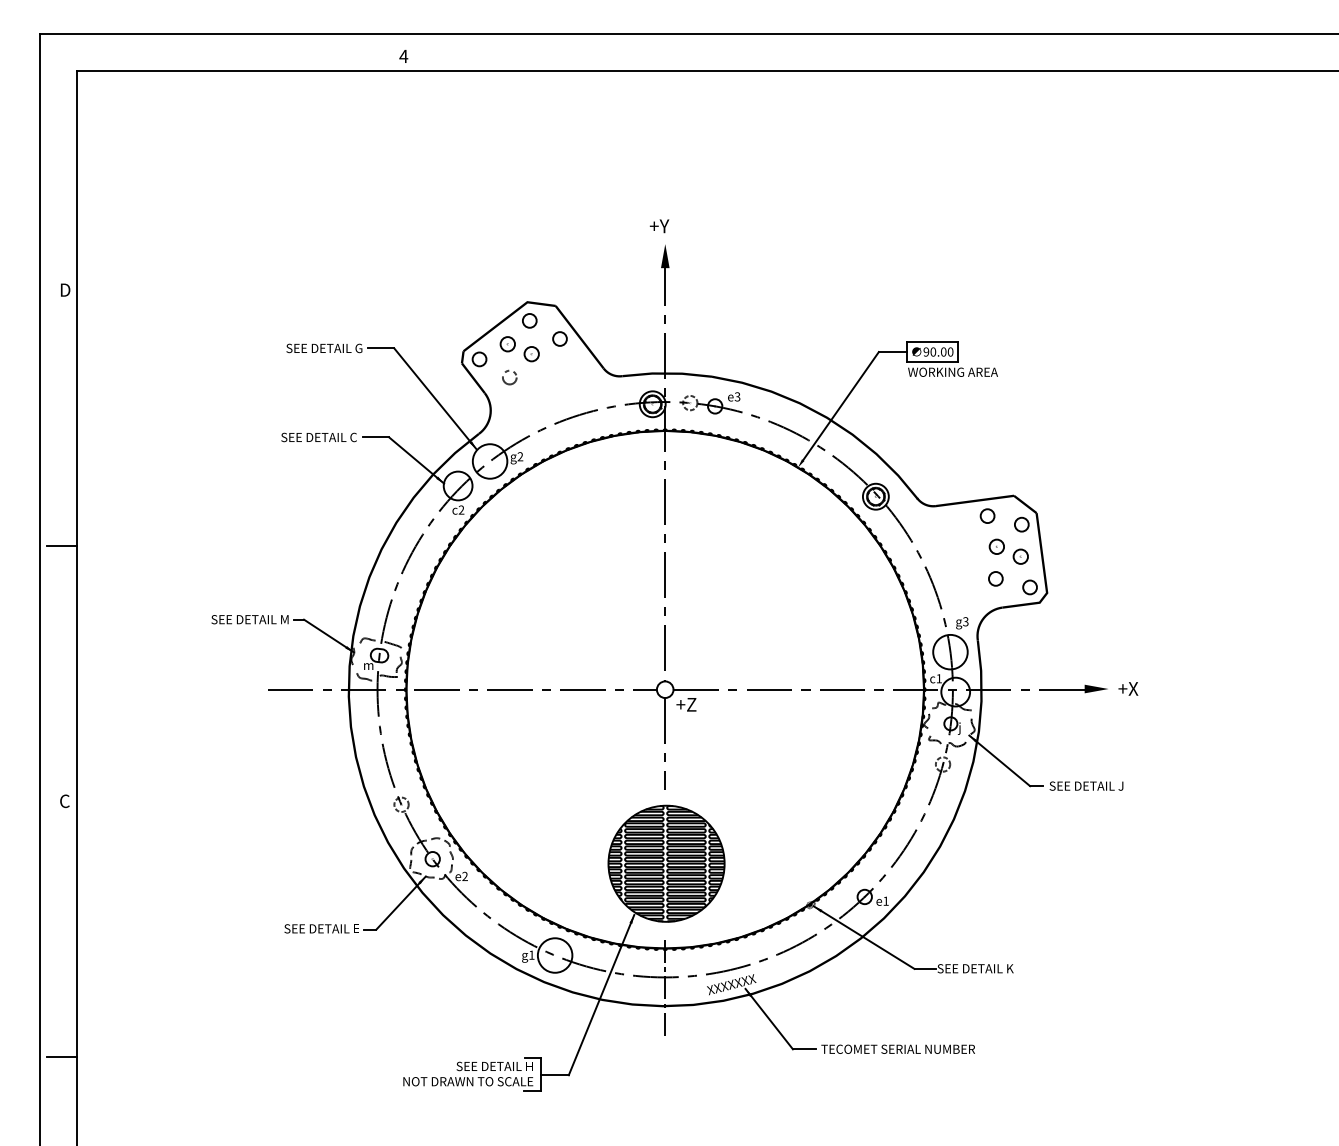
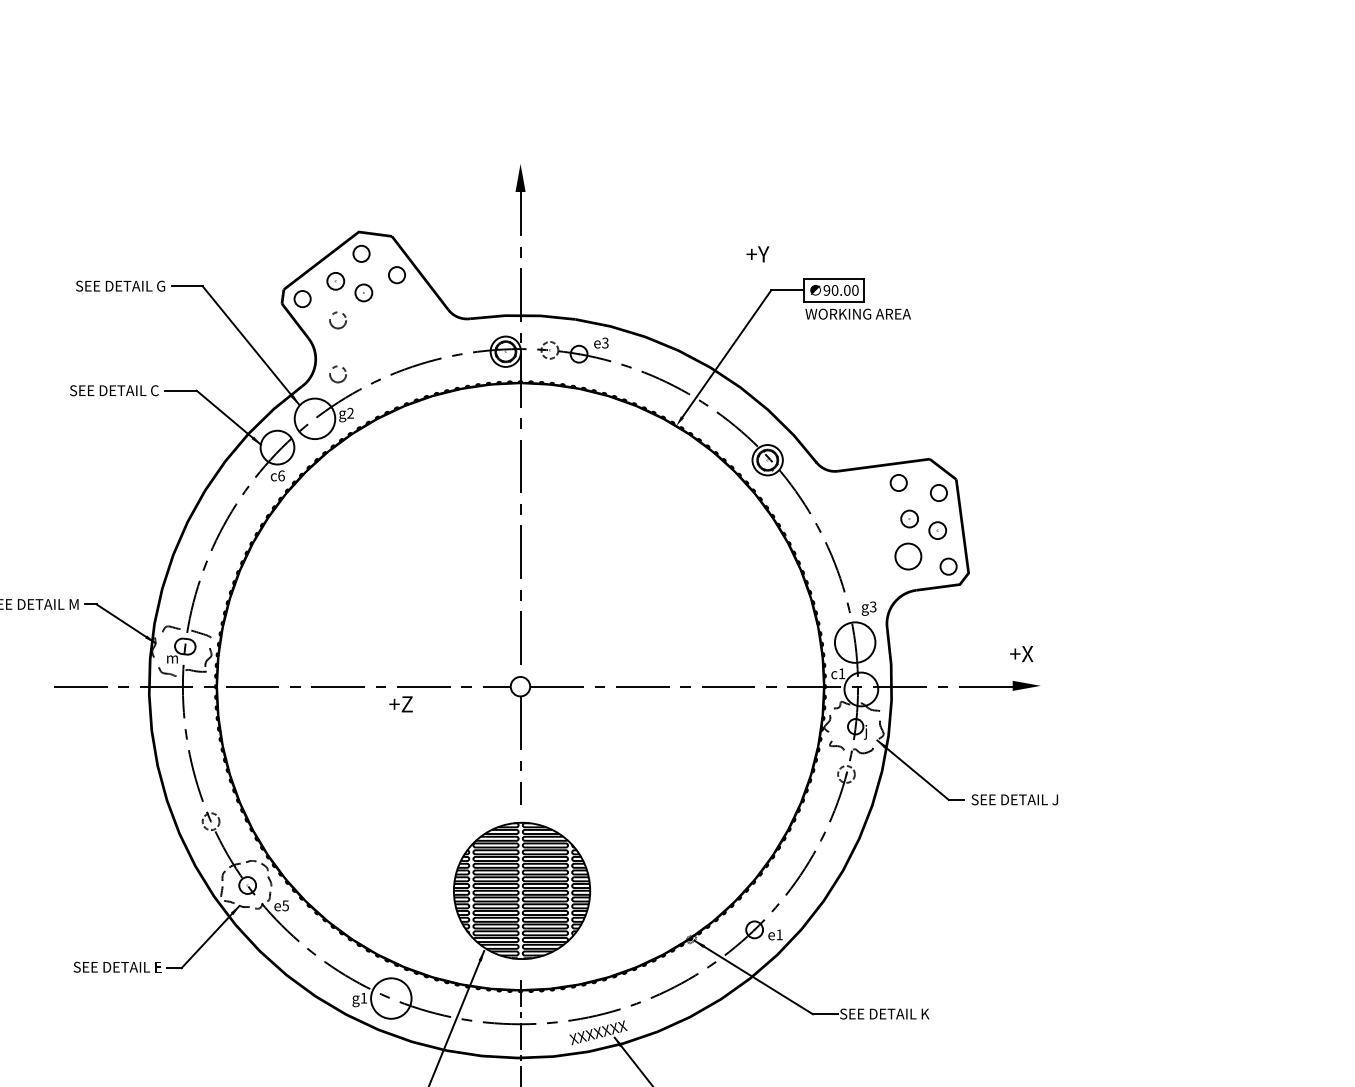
text: (659, 226) -> (757, 254), moved
circle: (509, 423) -> (337, 374), added
text: (461, 509) -> (281, 475), c2 -> c6
circle: (995, 578) -> (908, 556), size x1.6
text: (1128, 688) -> (1021, 653), moved
text: (686, 704) -> (401, 704), moved
text: (464, 876) -> (284, 905), e2 -> e5

